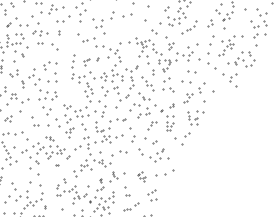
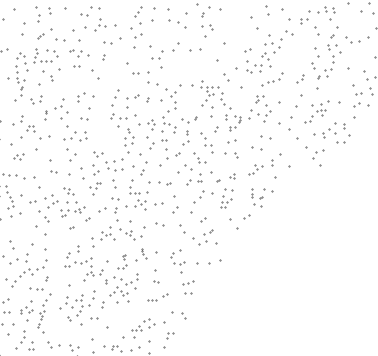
part: (171, 46) -> (259, 99), moved
part: (86, 62) -> (132, 101), size x1.67
part: (52, 81) -> (84, 118), size x0.62
part: (152, 124) -> (203, 196), size x1.43
part: (141, 177) -> (177, 261), size x1.67

